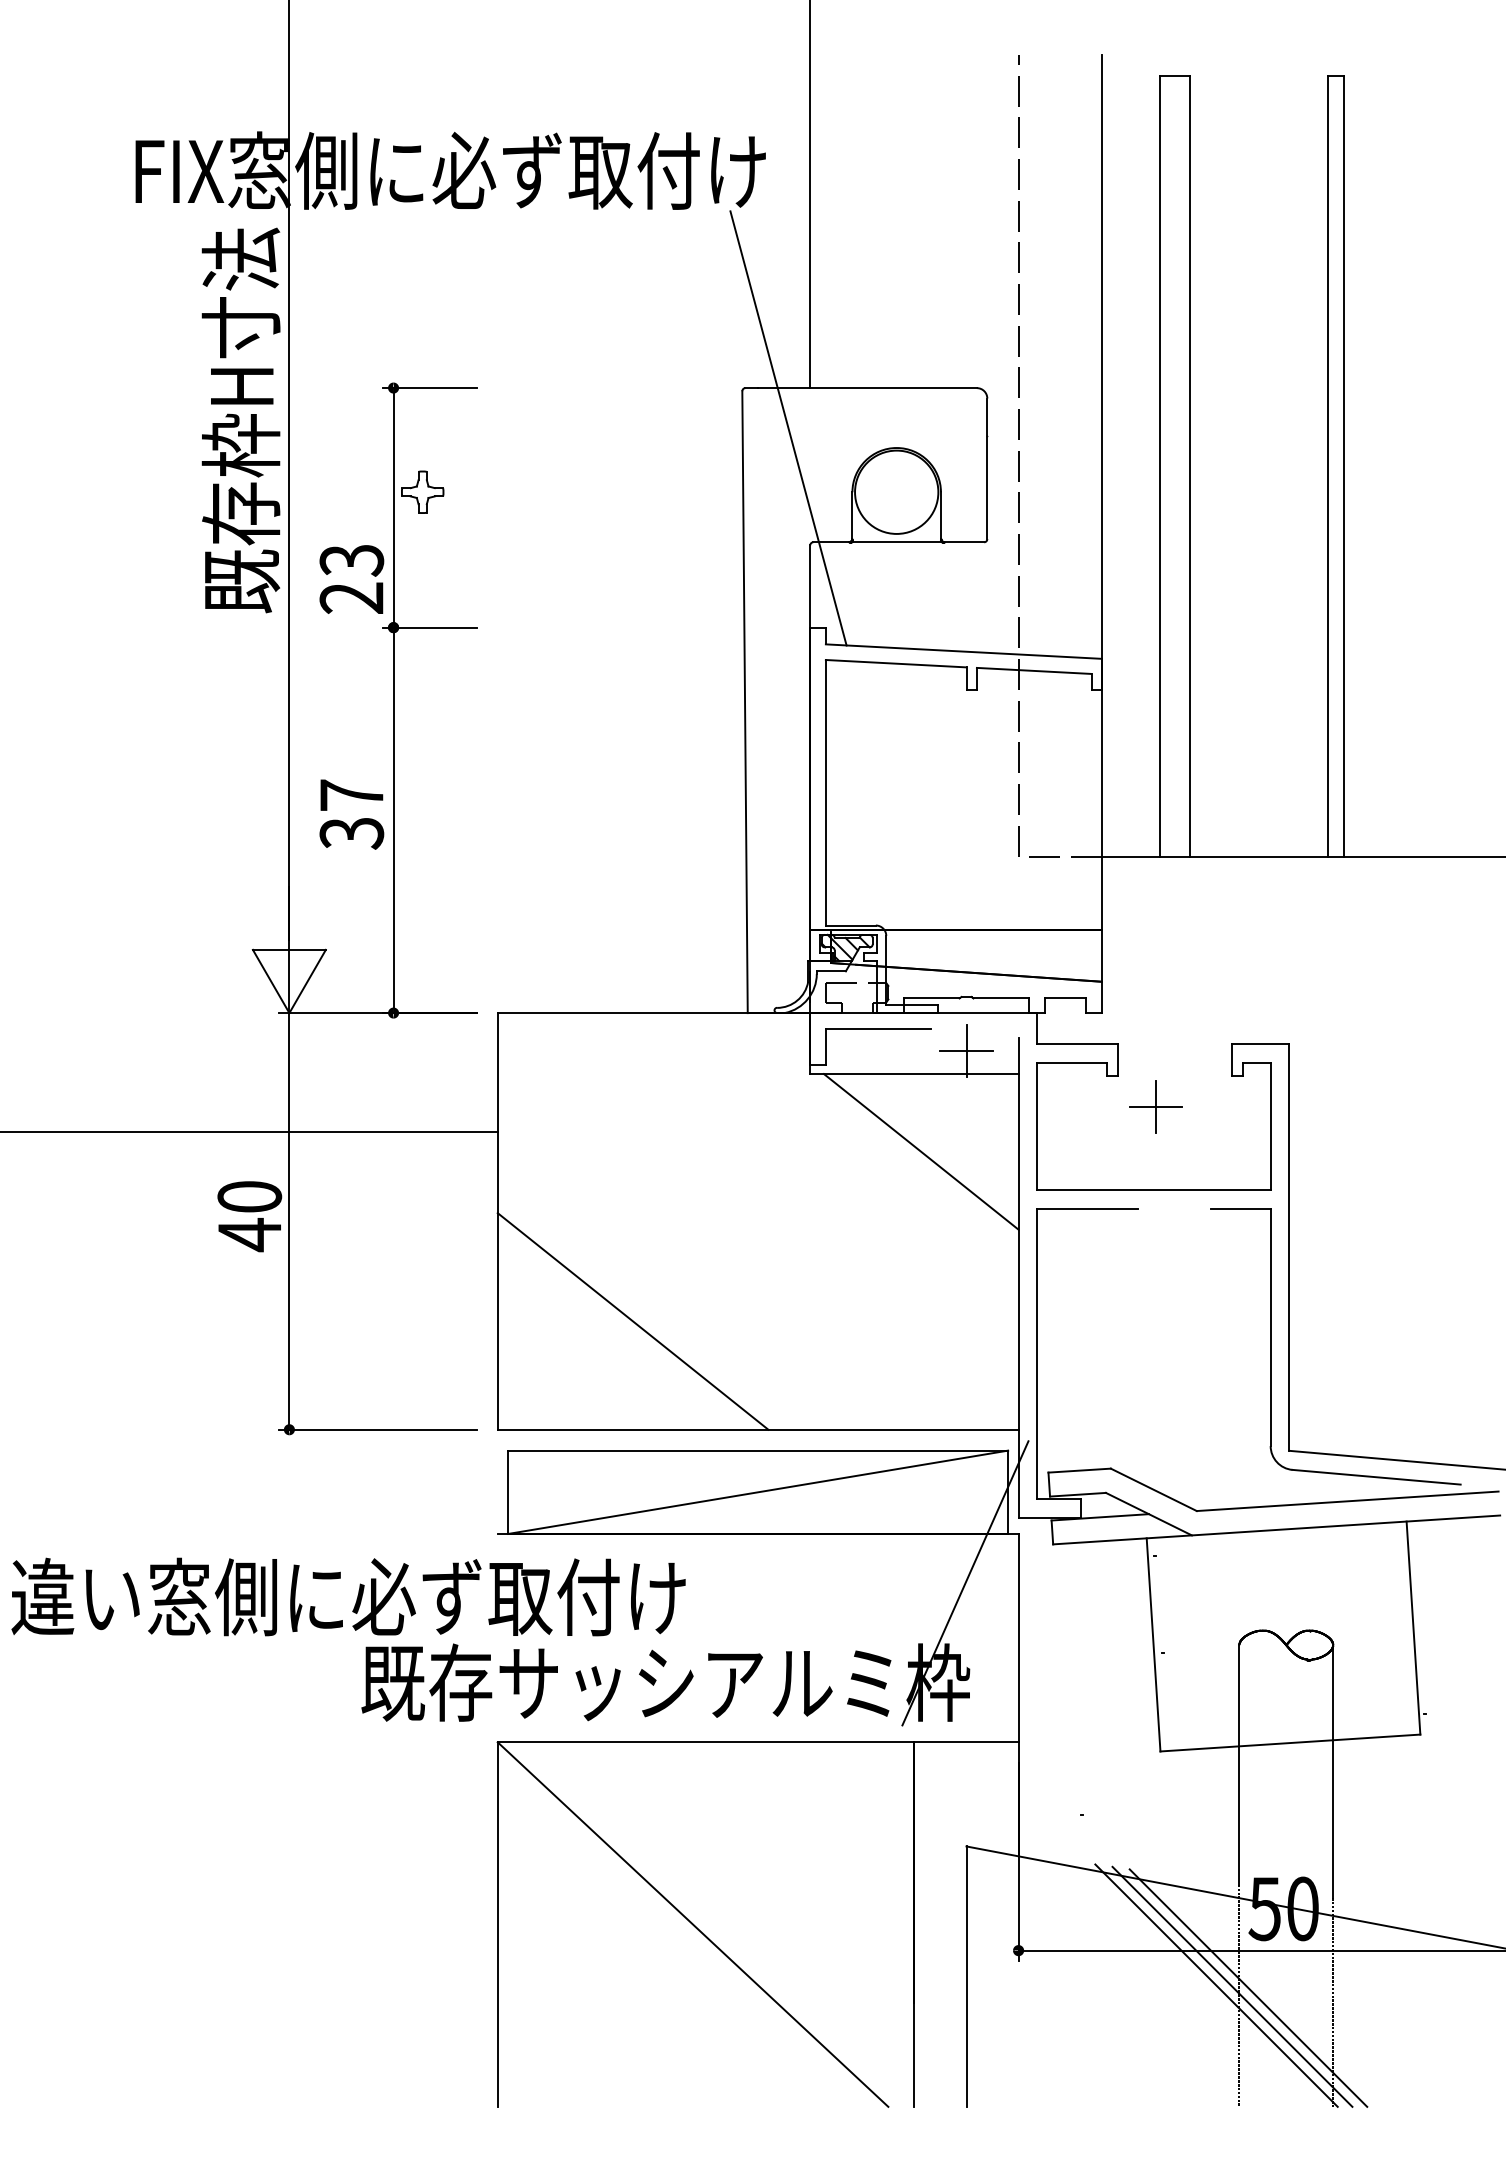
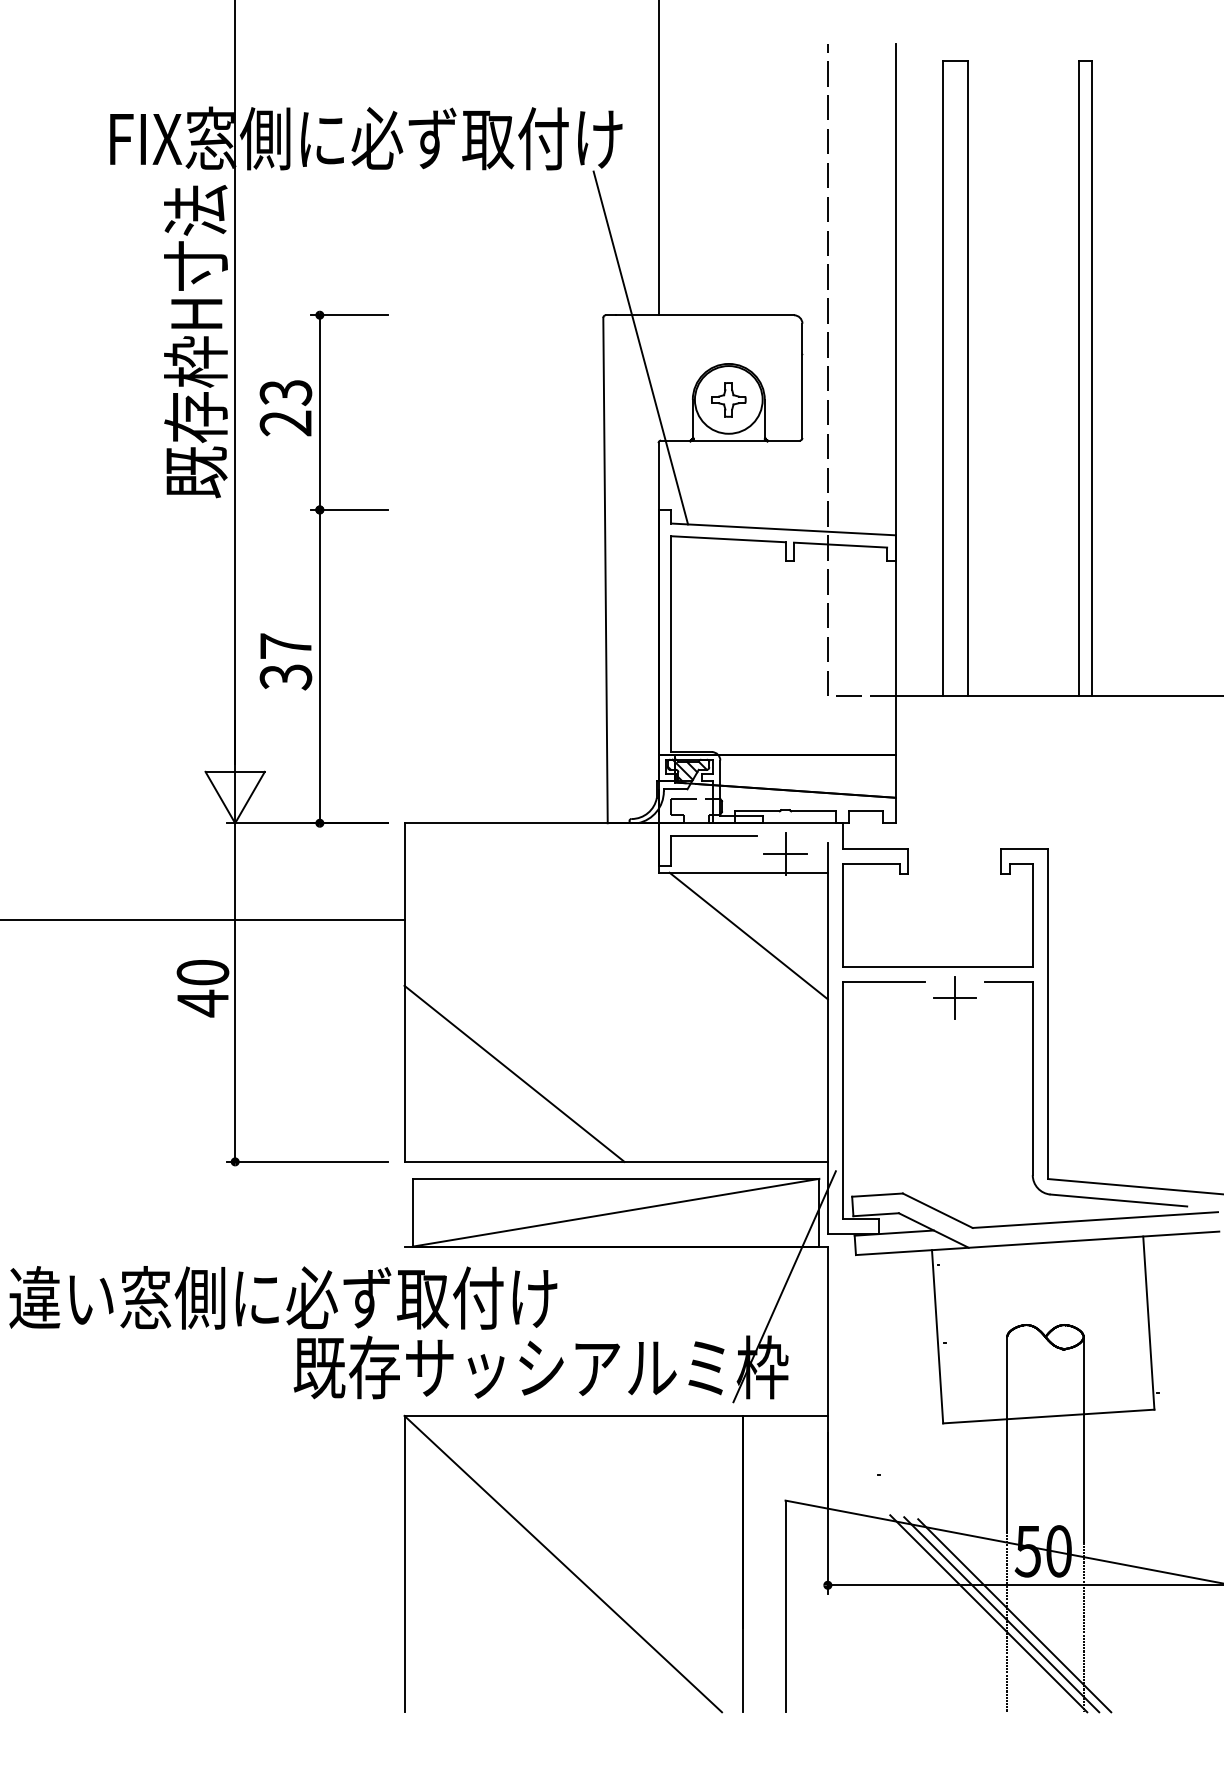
part: (422, 491) -> (728, 399), moved
text: (351, 579) -> (285, 408), moved
part: (1155, 1106) -> (954, 997), moved

